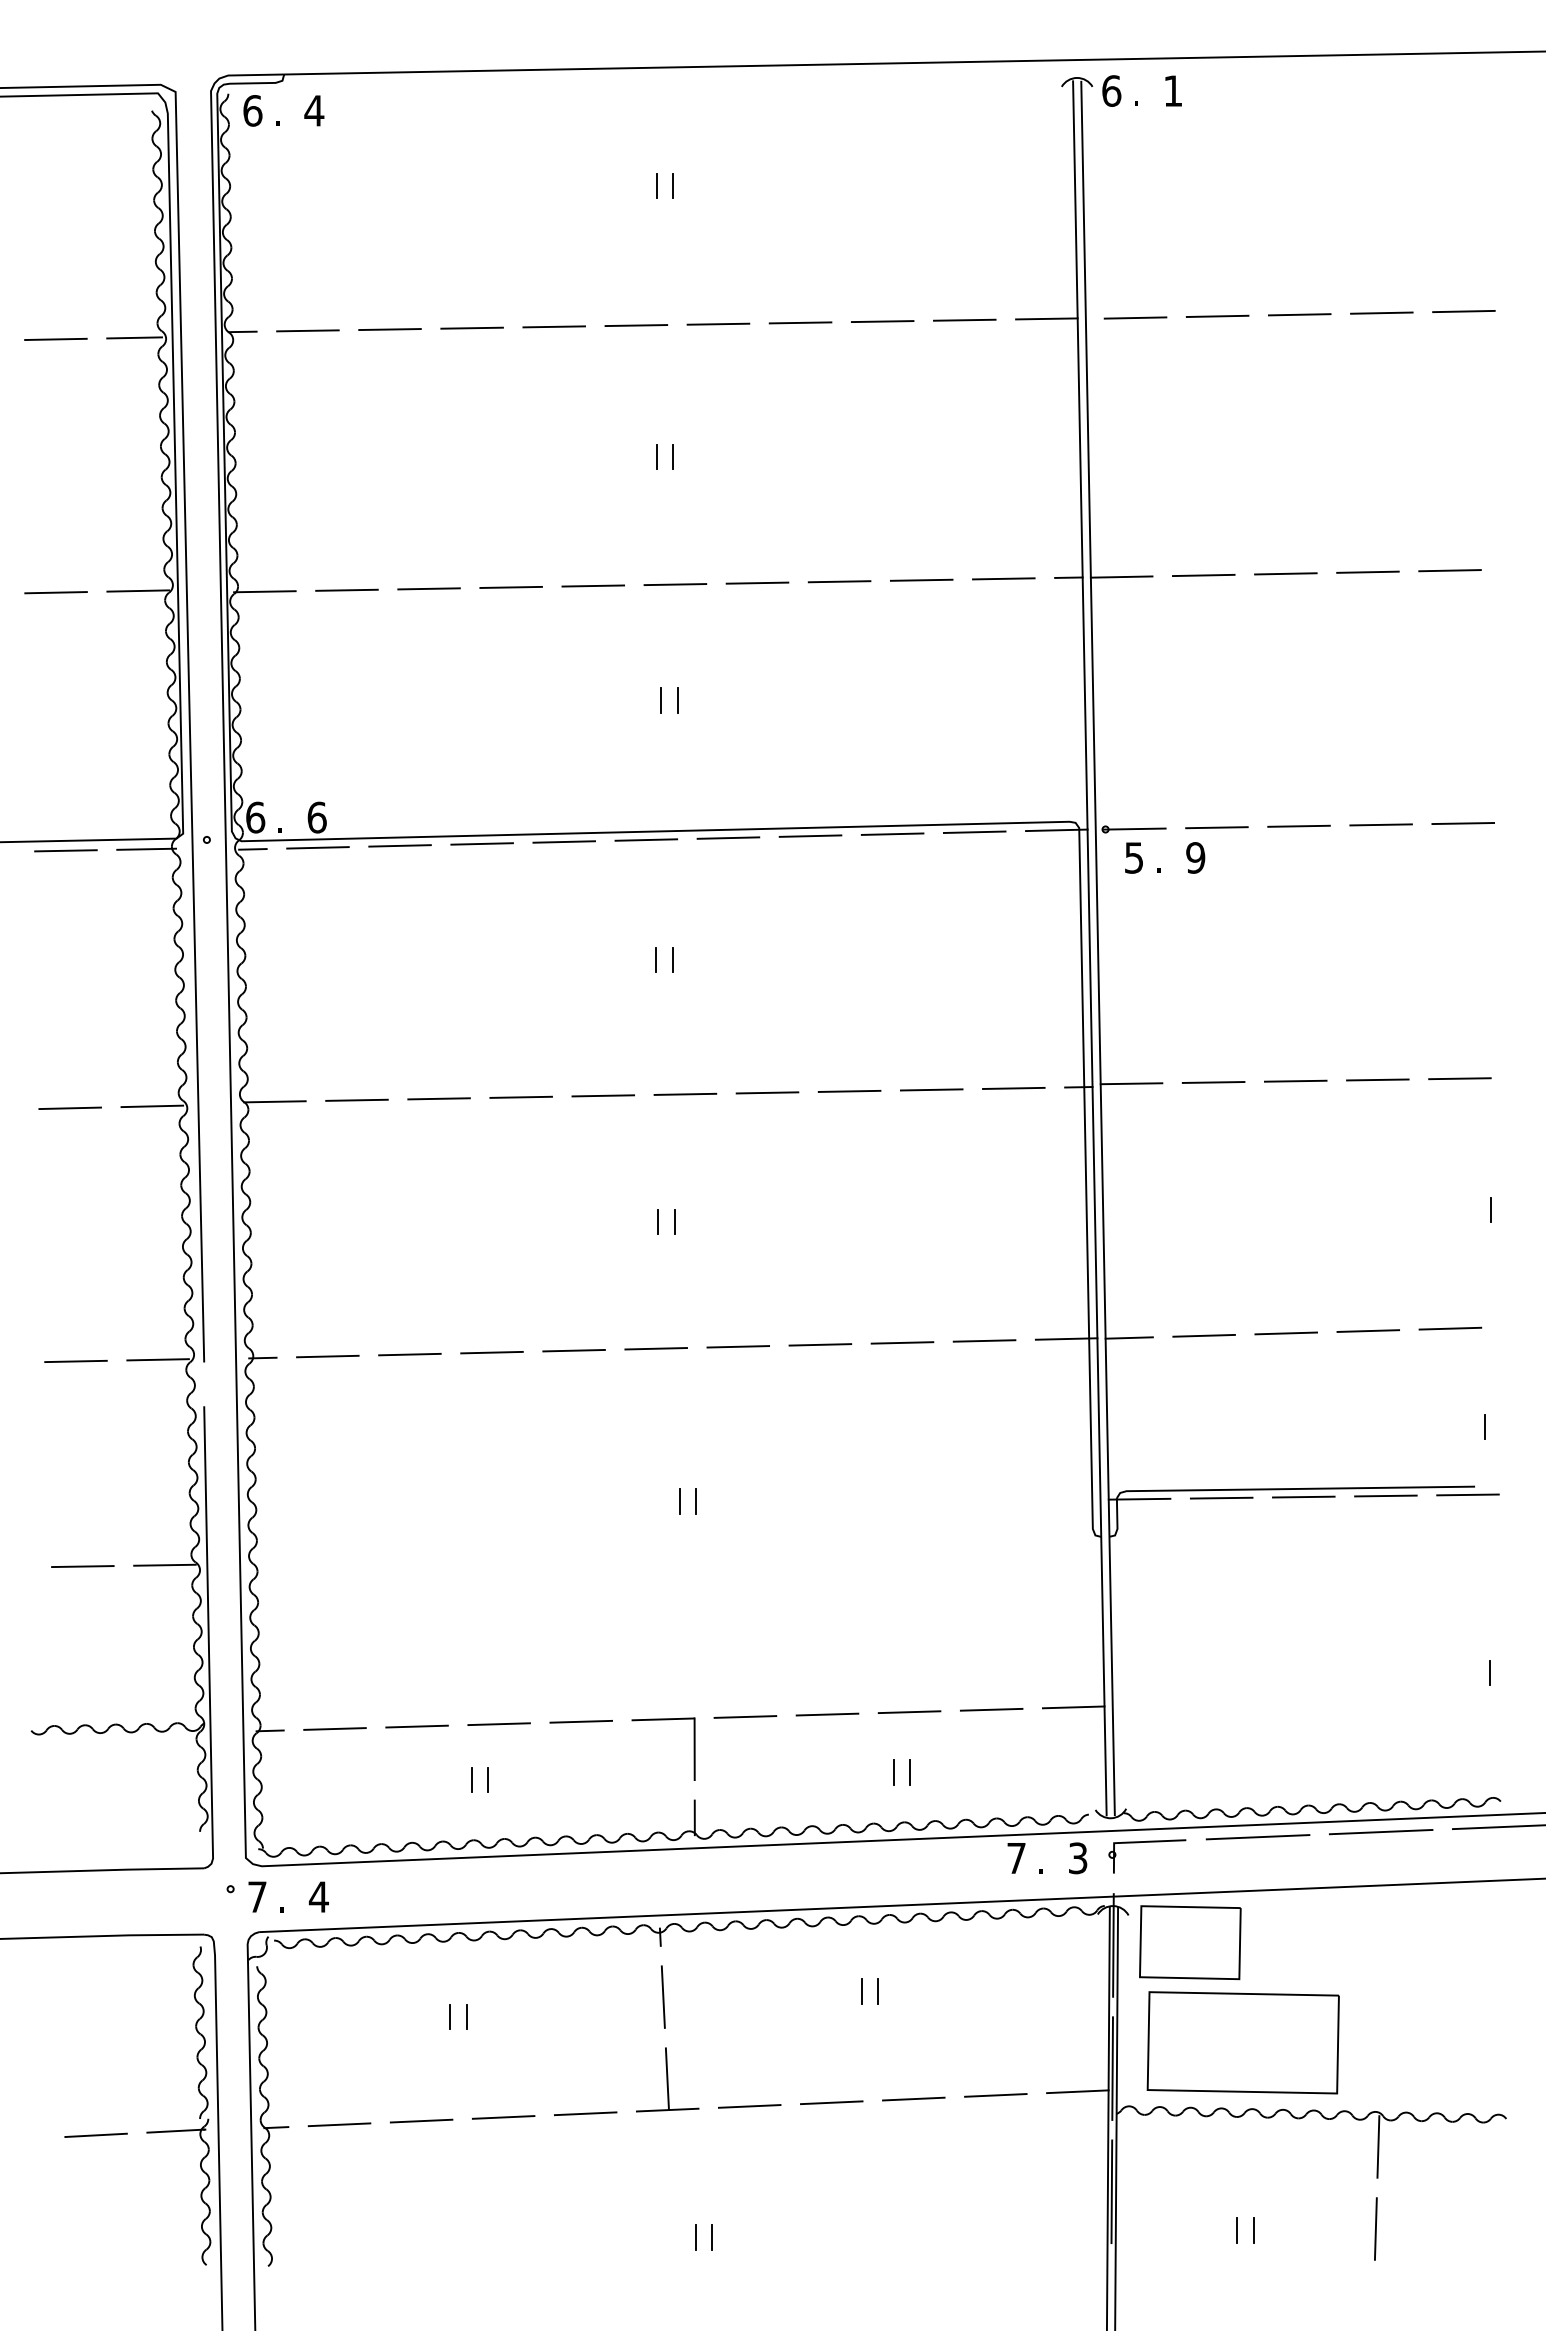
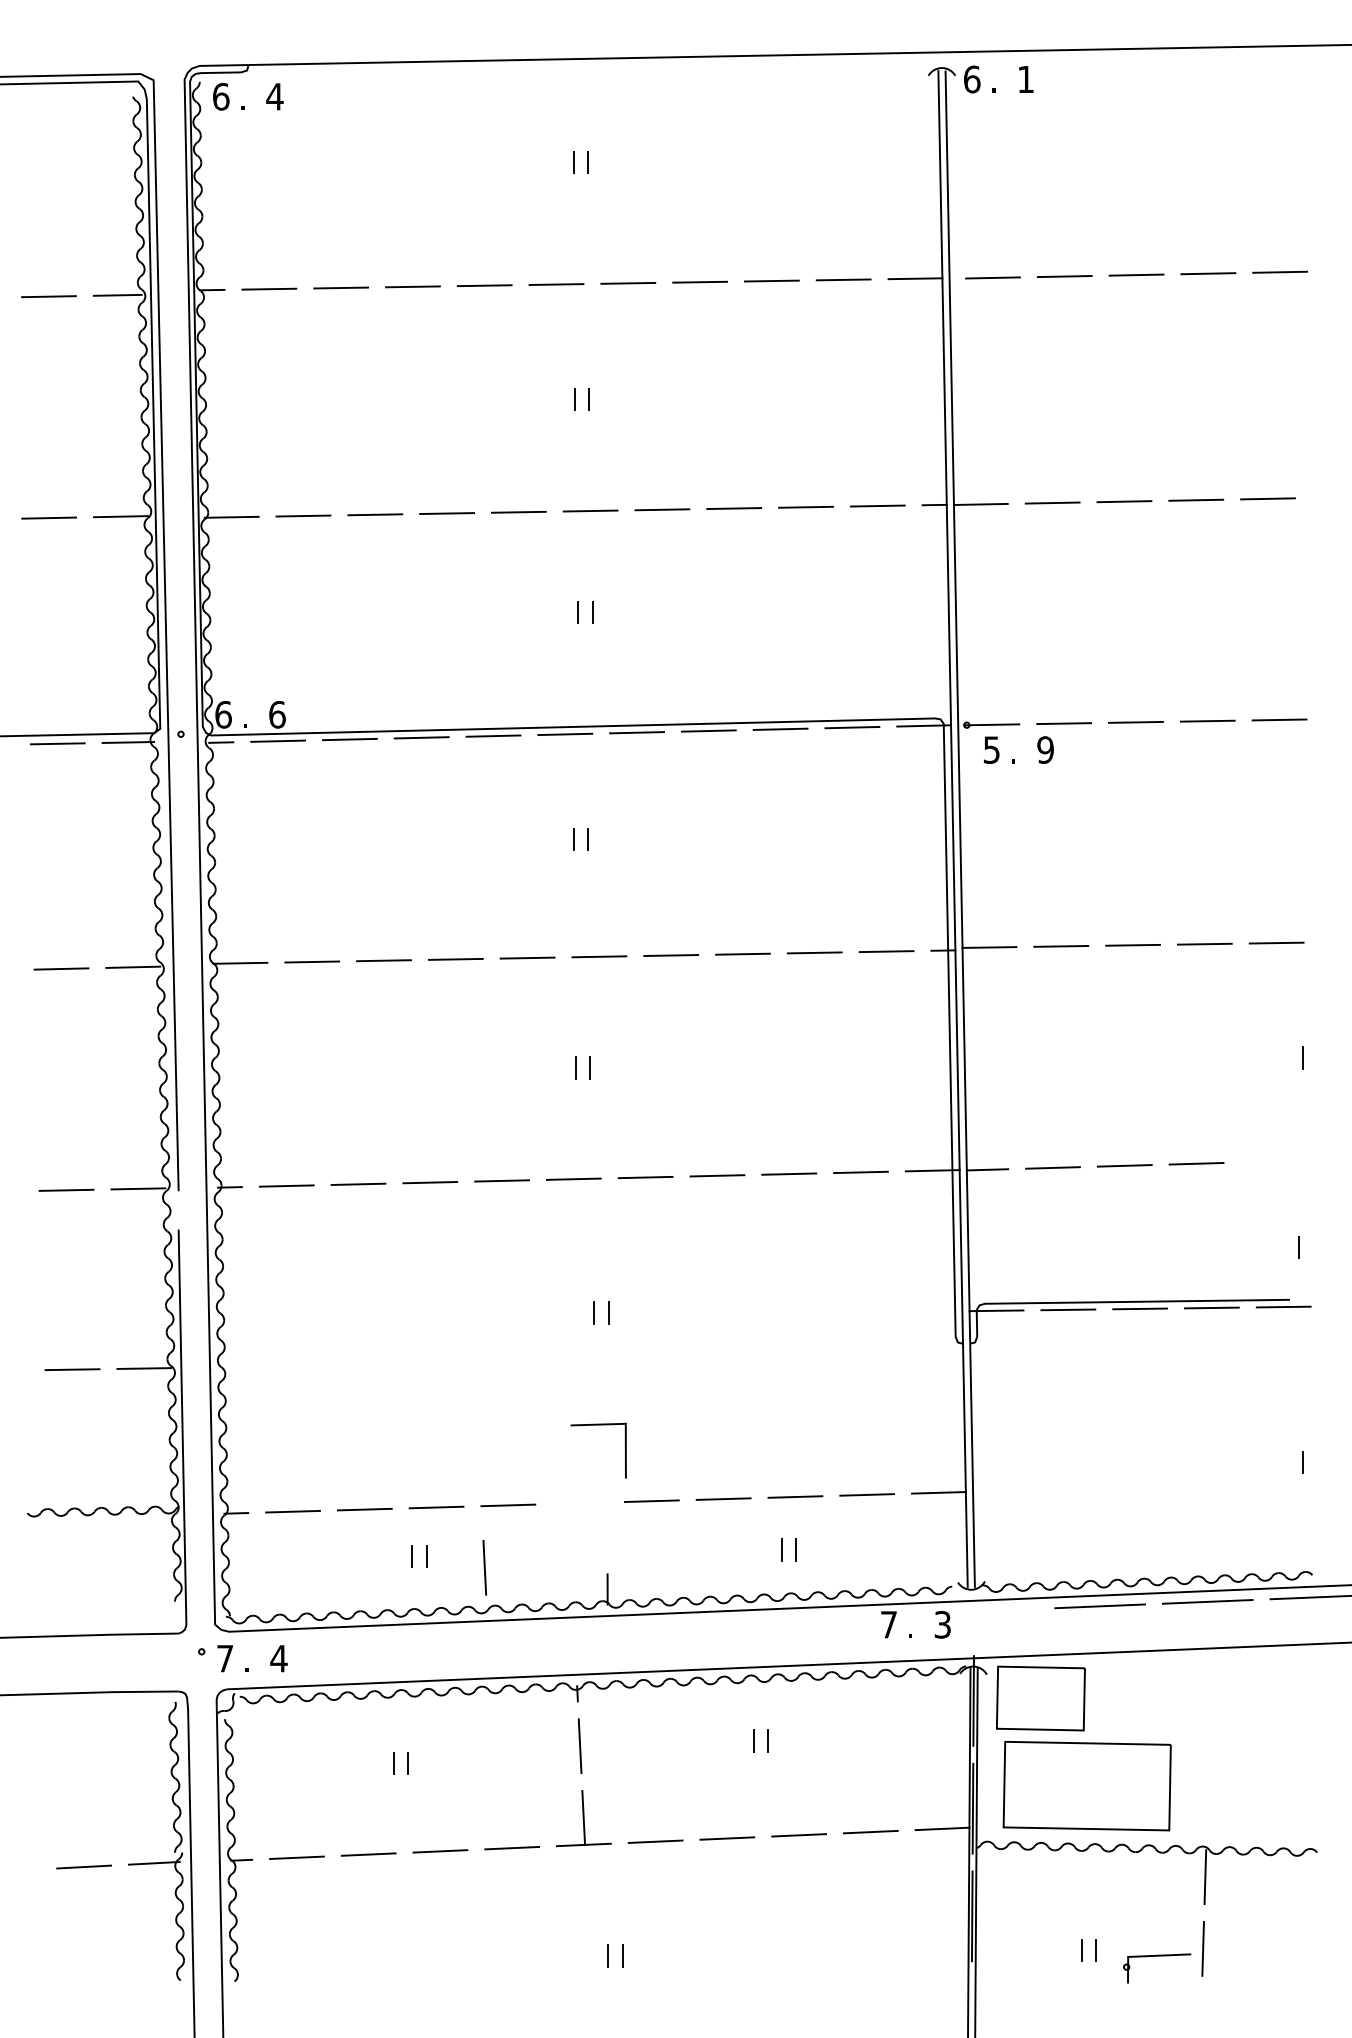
line: (1450, 1328) -> (1268, 1161), removed
part: (663, 1720) -> (598, 1425), moved
line: (553, 1792) -> (484, 1567), added
part: (1147, 1842) -> (1157, 1956), moved

